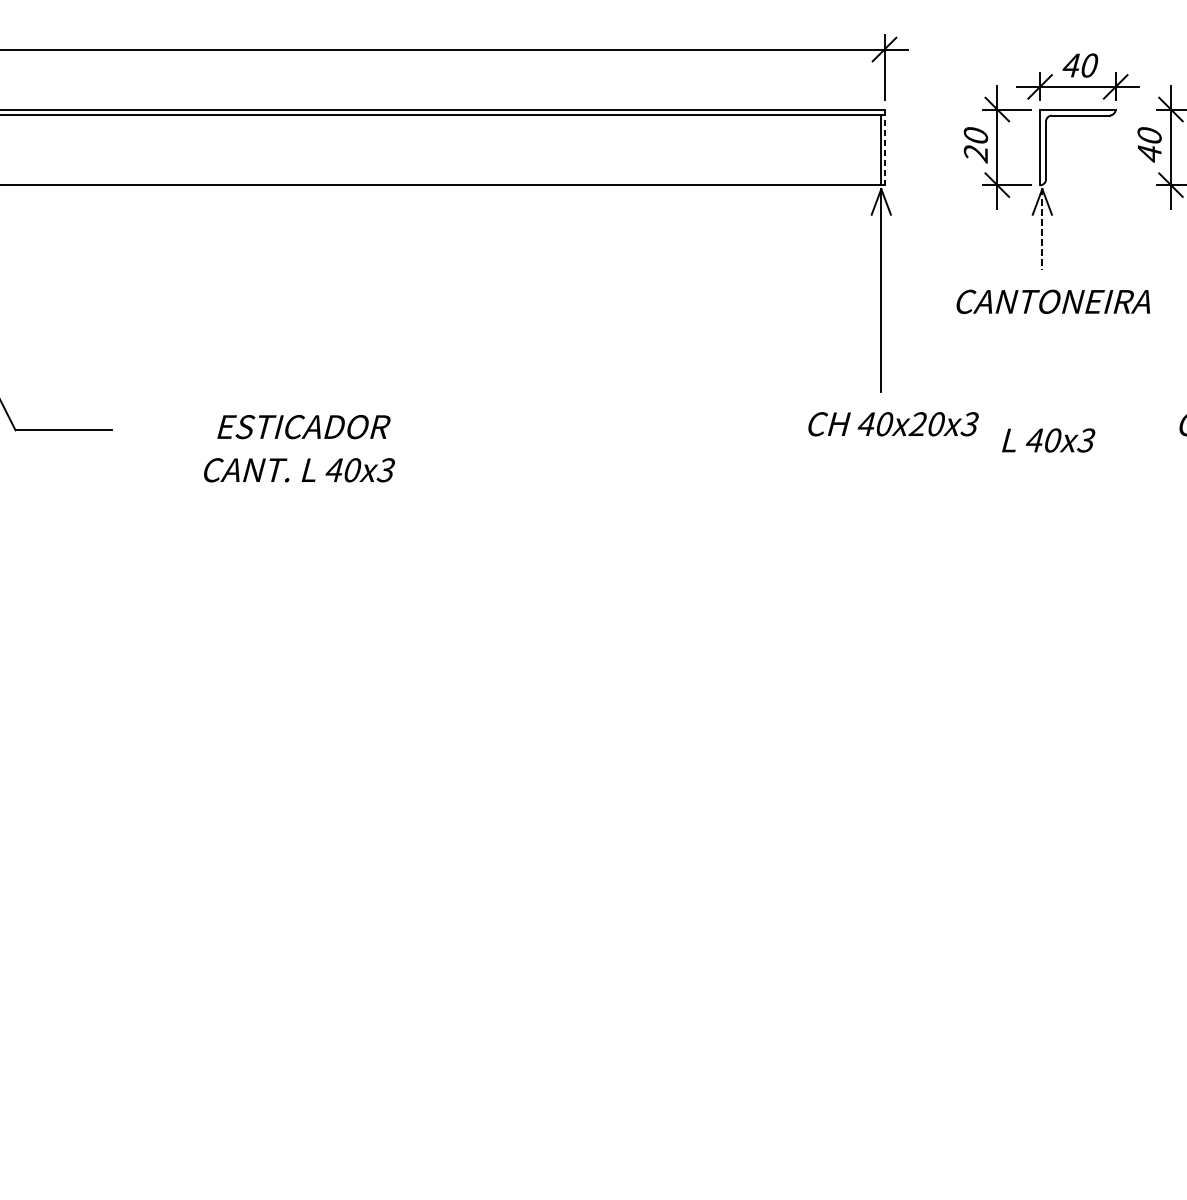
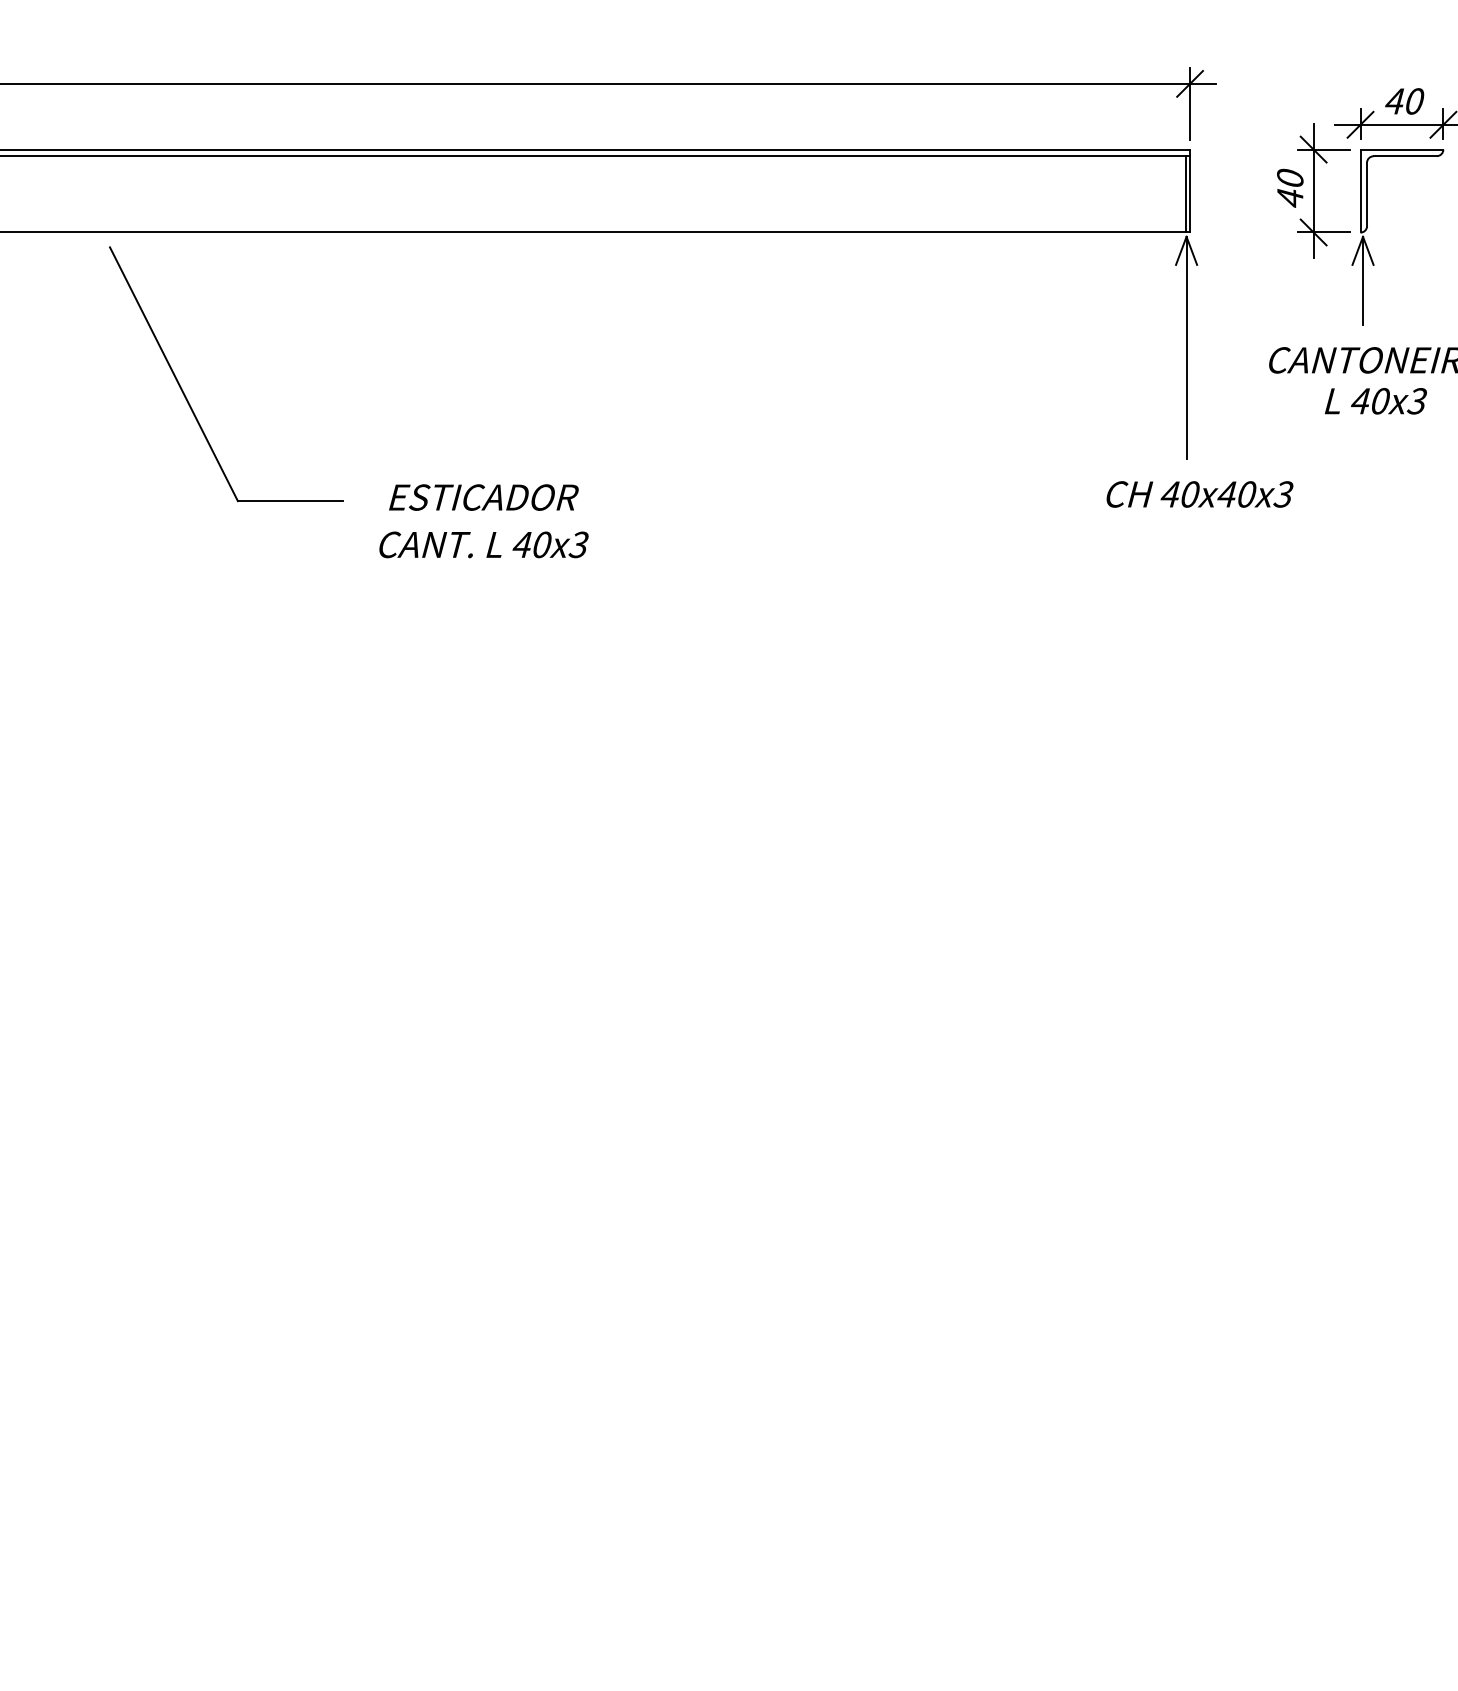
line: (884, 147) -> (1190, 191), dashed -> solid
text: (976, 154) -> (1290, 198), 20 -> 40
line: (1042, 229) -> (1363, 281), dashed -> solid
text: (917, 424) -> (1226, 494), 40x20x3 -> 40x40x3
text: (303, 427) -> (483, 497), moved
text: (1048, 440) -> (1375, 401), moved
text: (299, 469) -> (483, 544), moved

